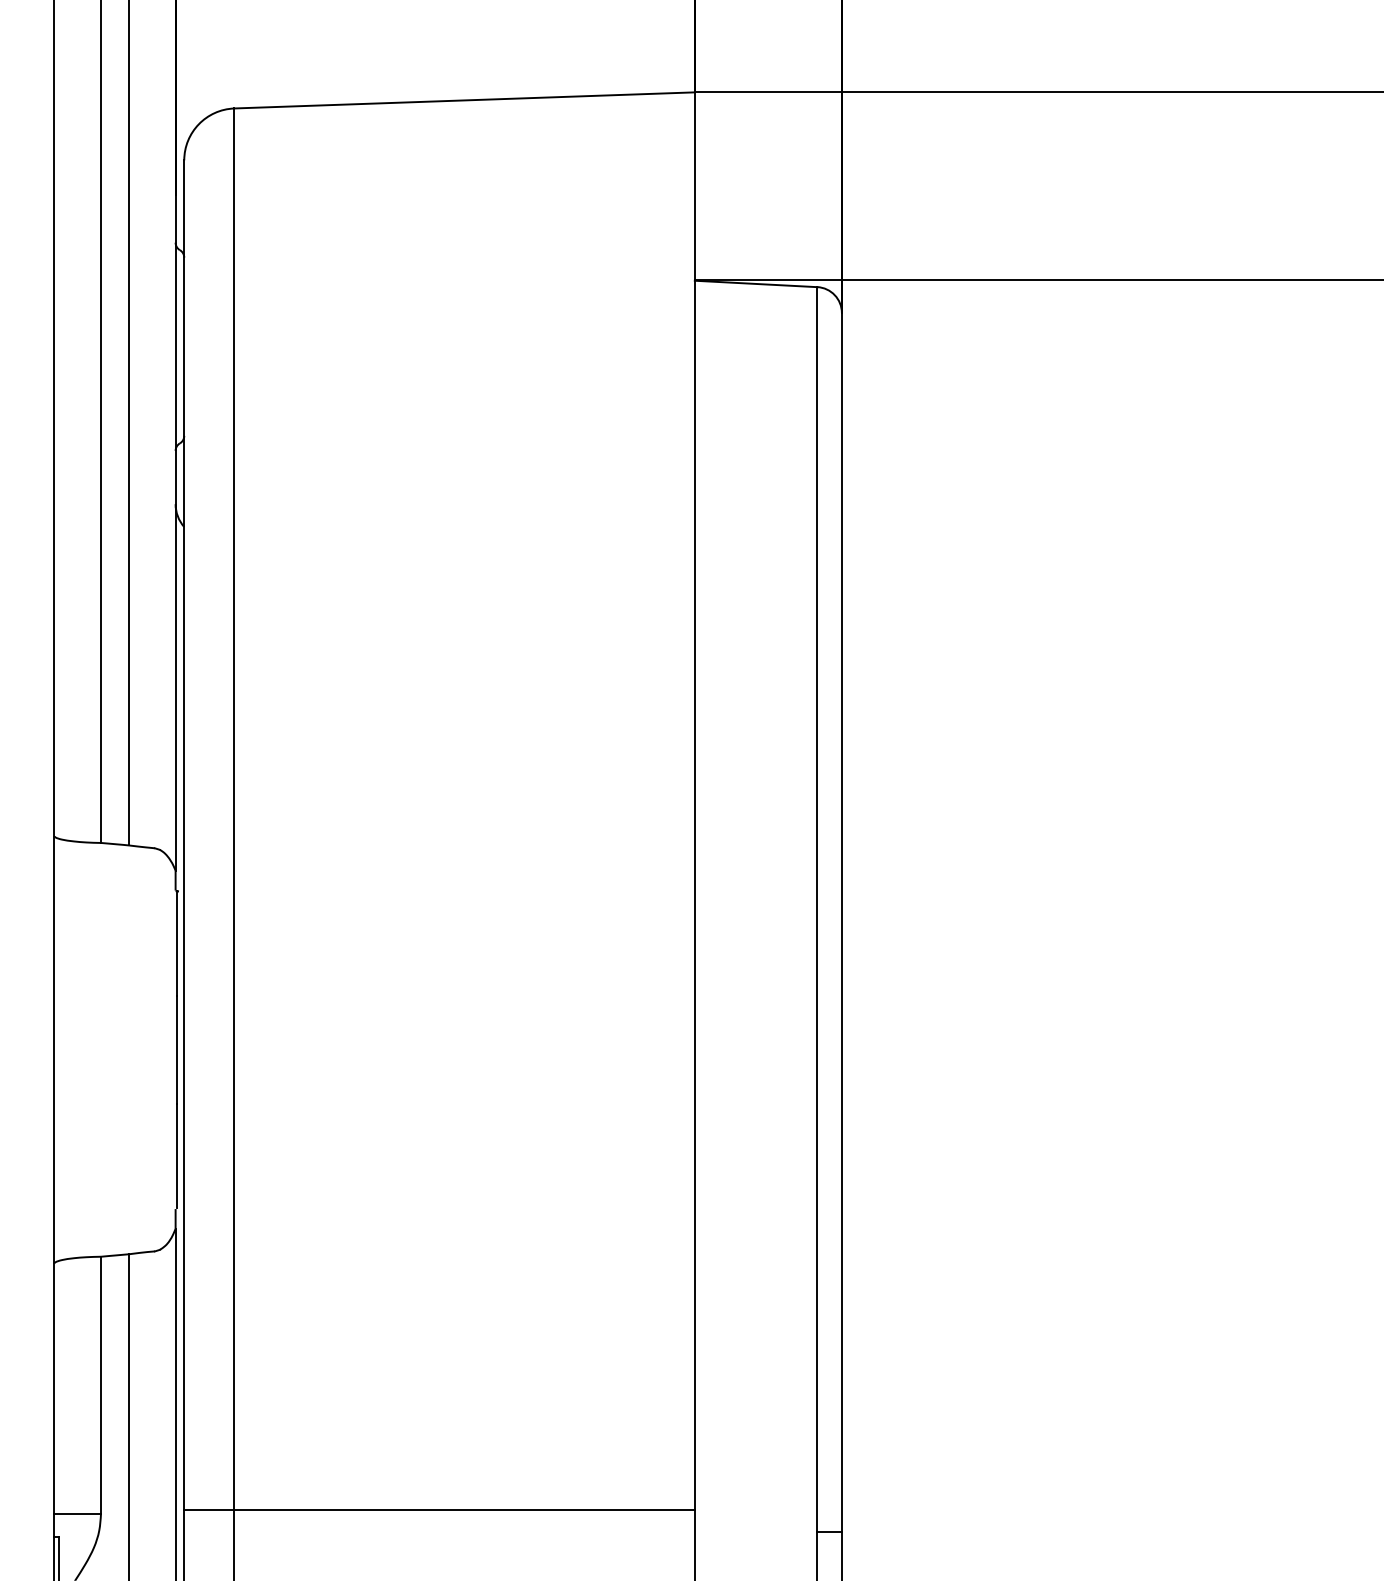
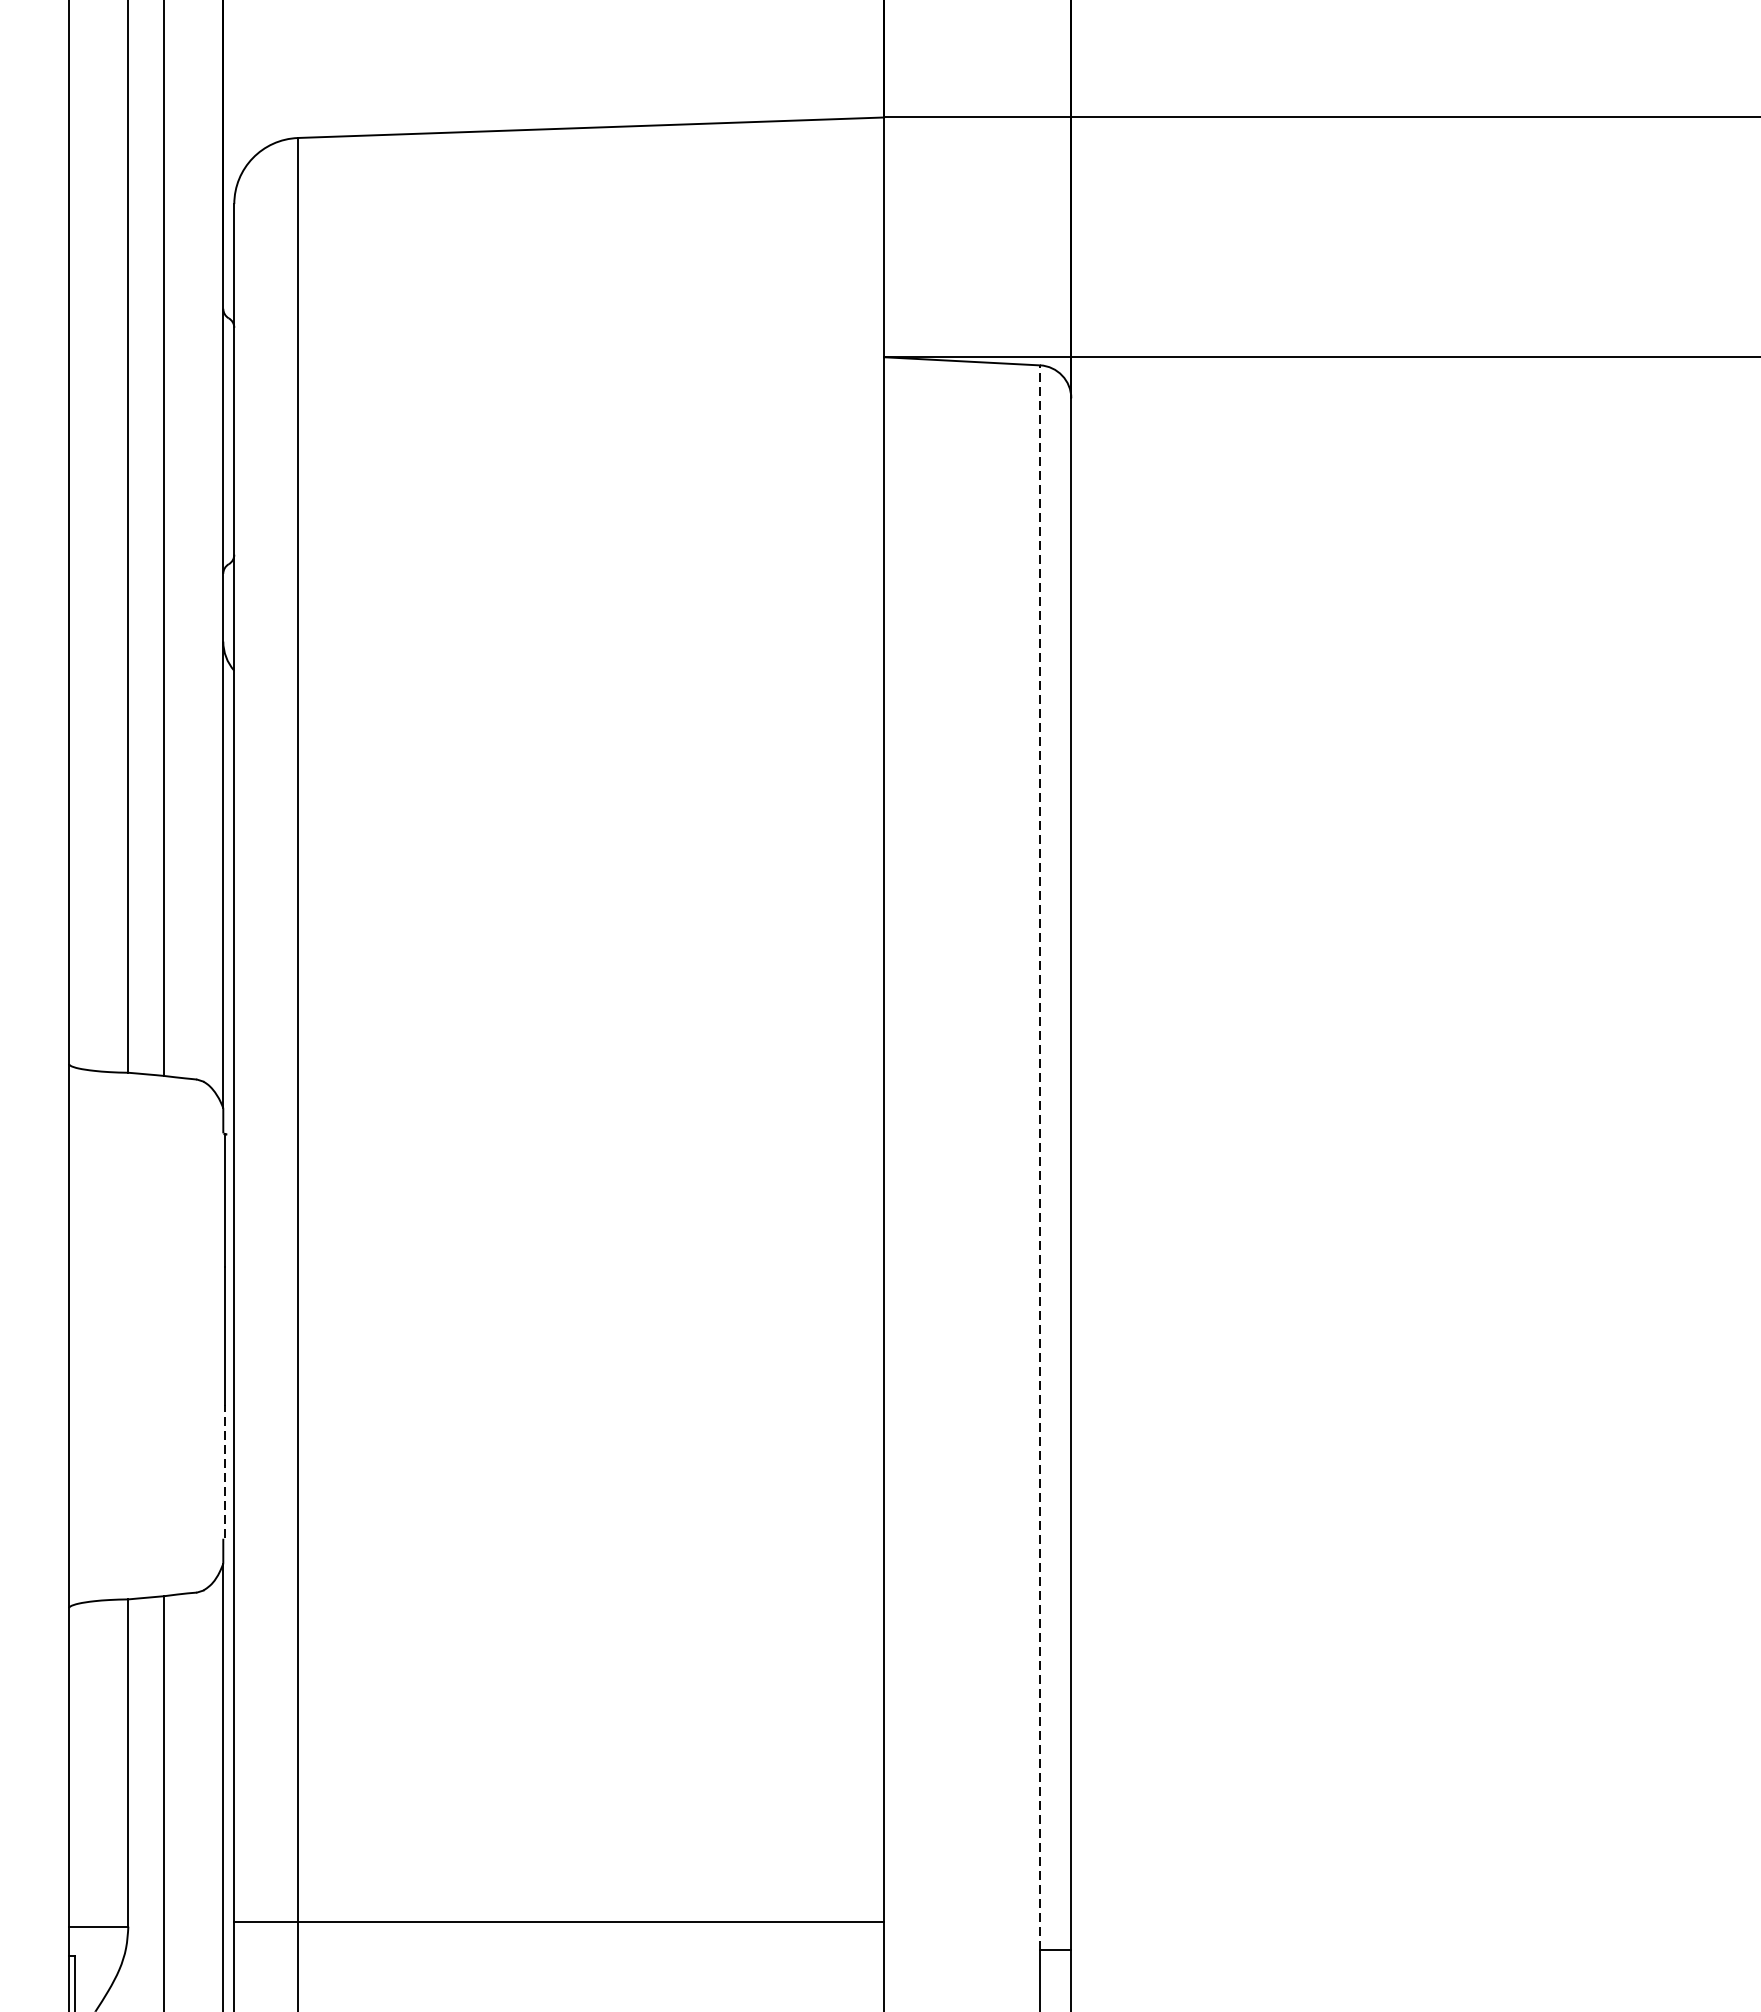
line: (817, 909) -> (1040, 1157), solid -> dashed
line: (176, 1155) -> (224, 1470), solid -> dashed

